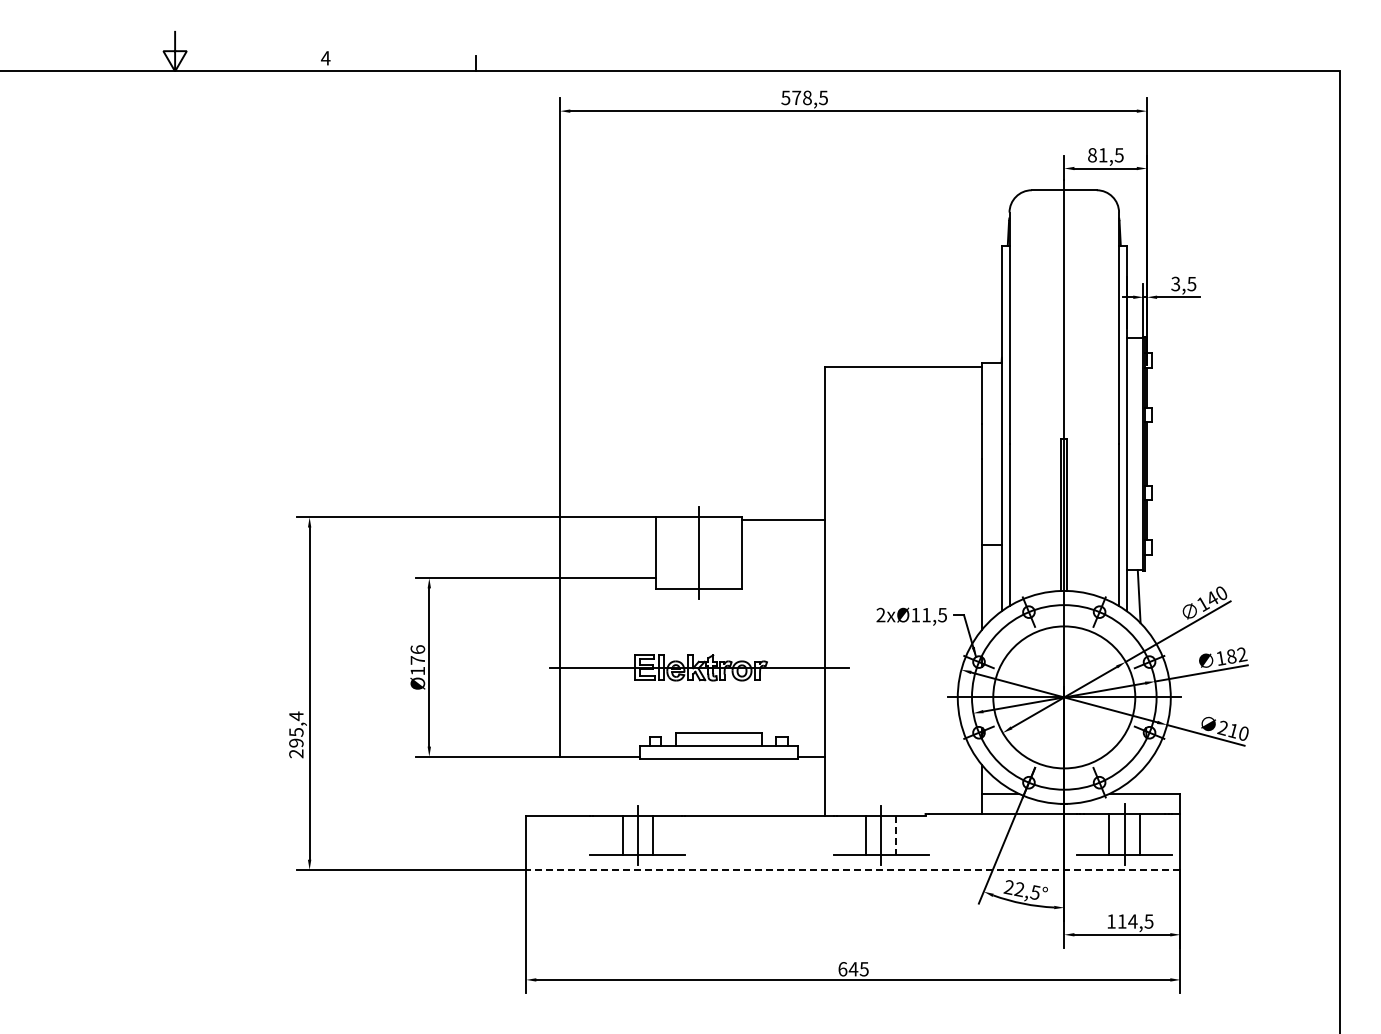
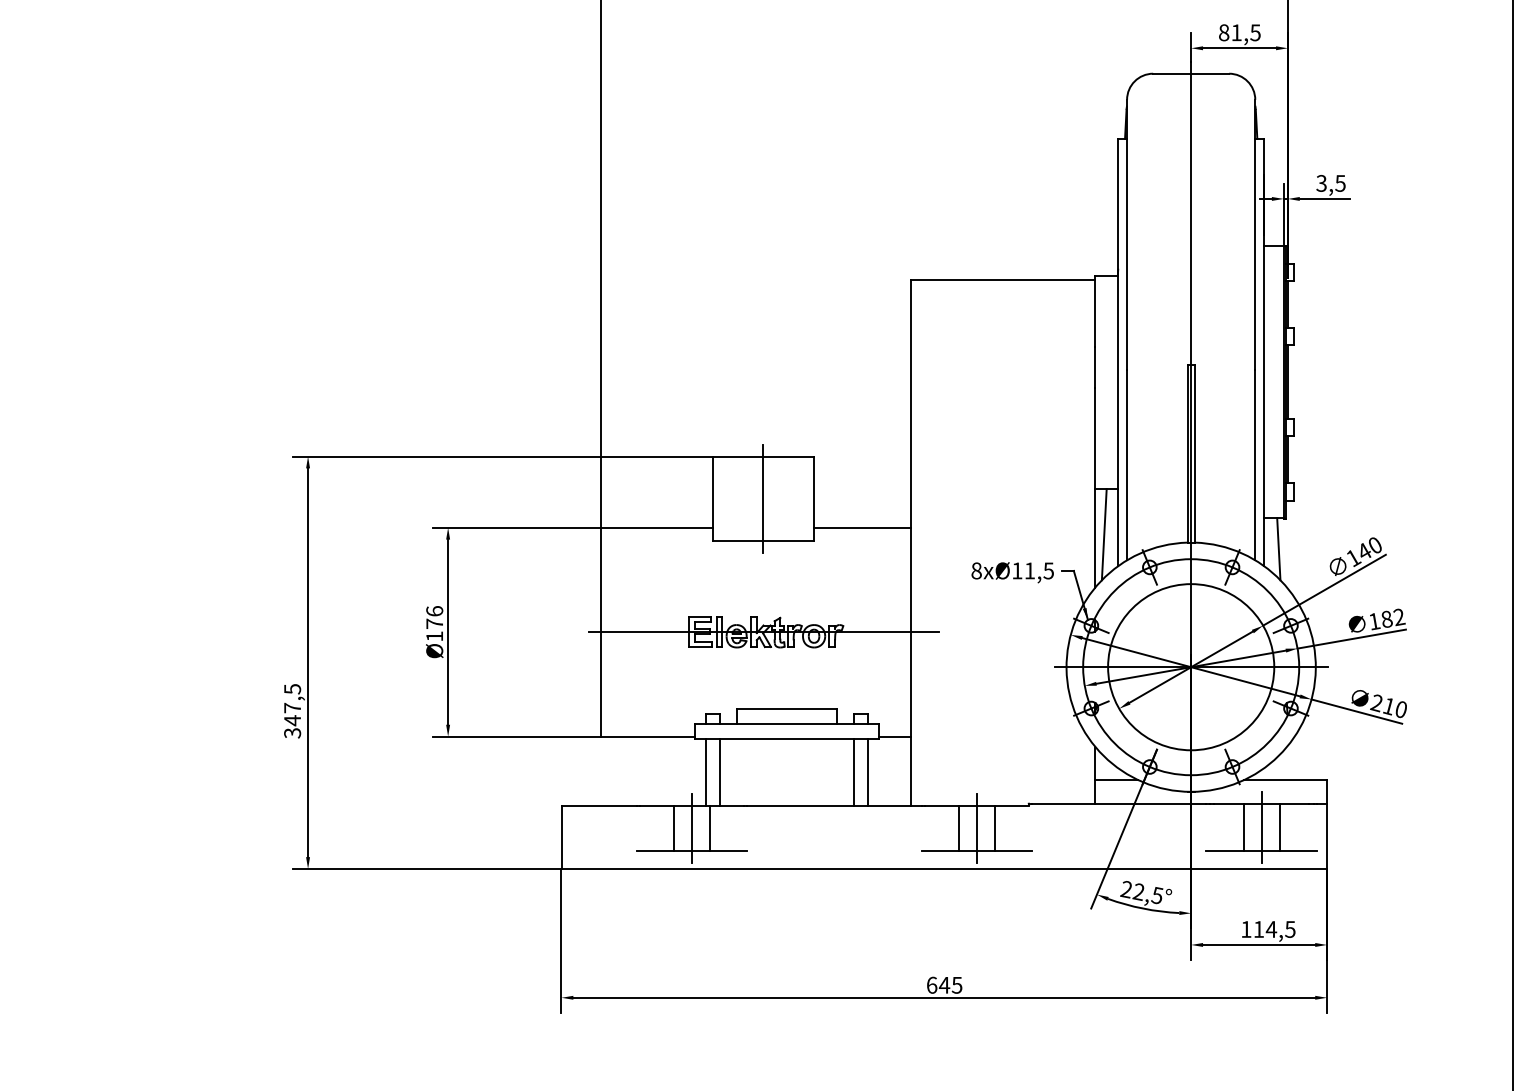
line: (782, 520) -> (861, 528), moved
line: (990, 584) -> (1104, 535), added
text: (880, 615) -> (976, 571), 2xØ11,5 -> 8xØ11,5
text: (296, 734) -> (292, 710), 295,4 -> 347,5
line: (649, 787) -> (705, 772), added
line: (661, 787) -> (719, 772), added
line: (776, 787) -> (854, 772), added
line: (788, 787) -> (868, 772), added
line: (896, 835) -> (994, 828), dashed -> solid
line: (852, 869) -> (943, 868), dashed -> solid

